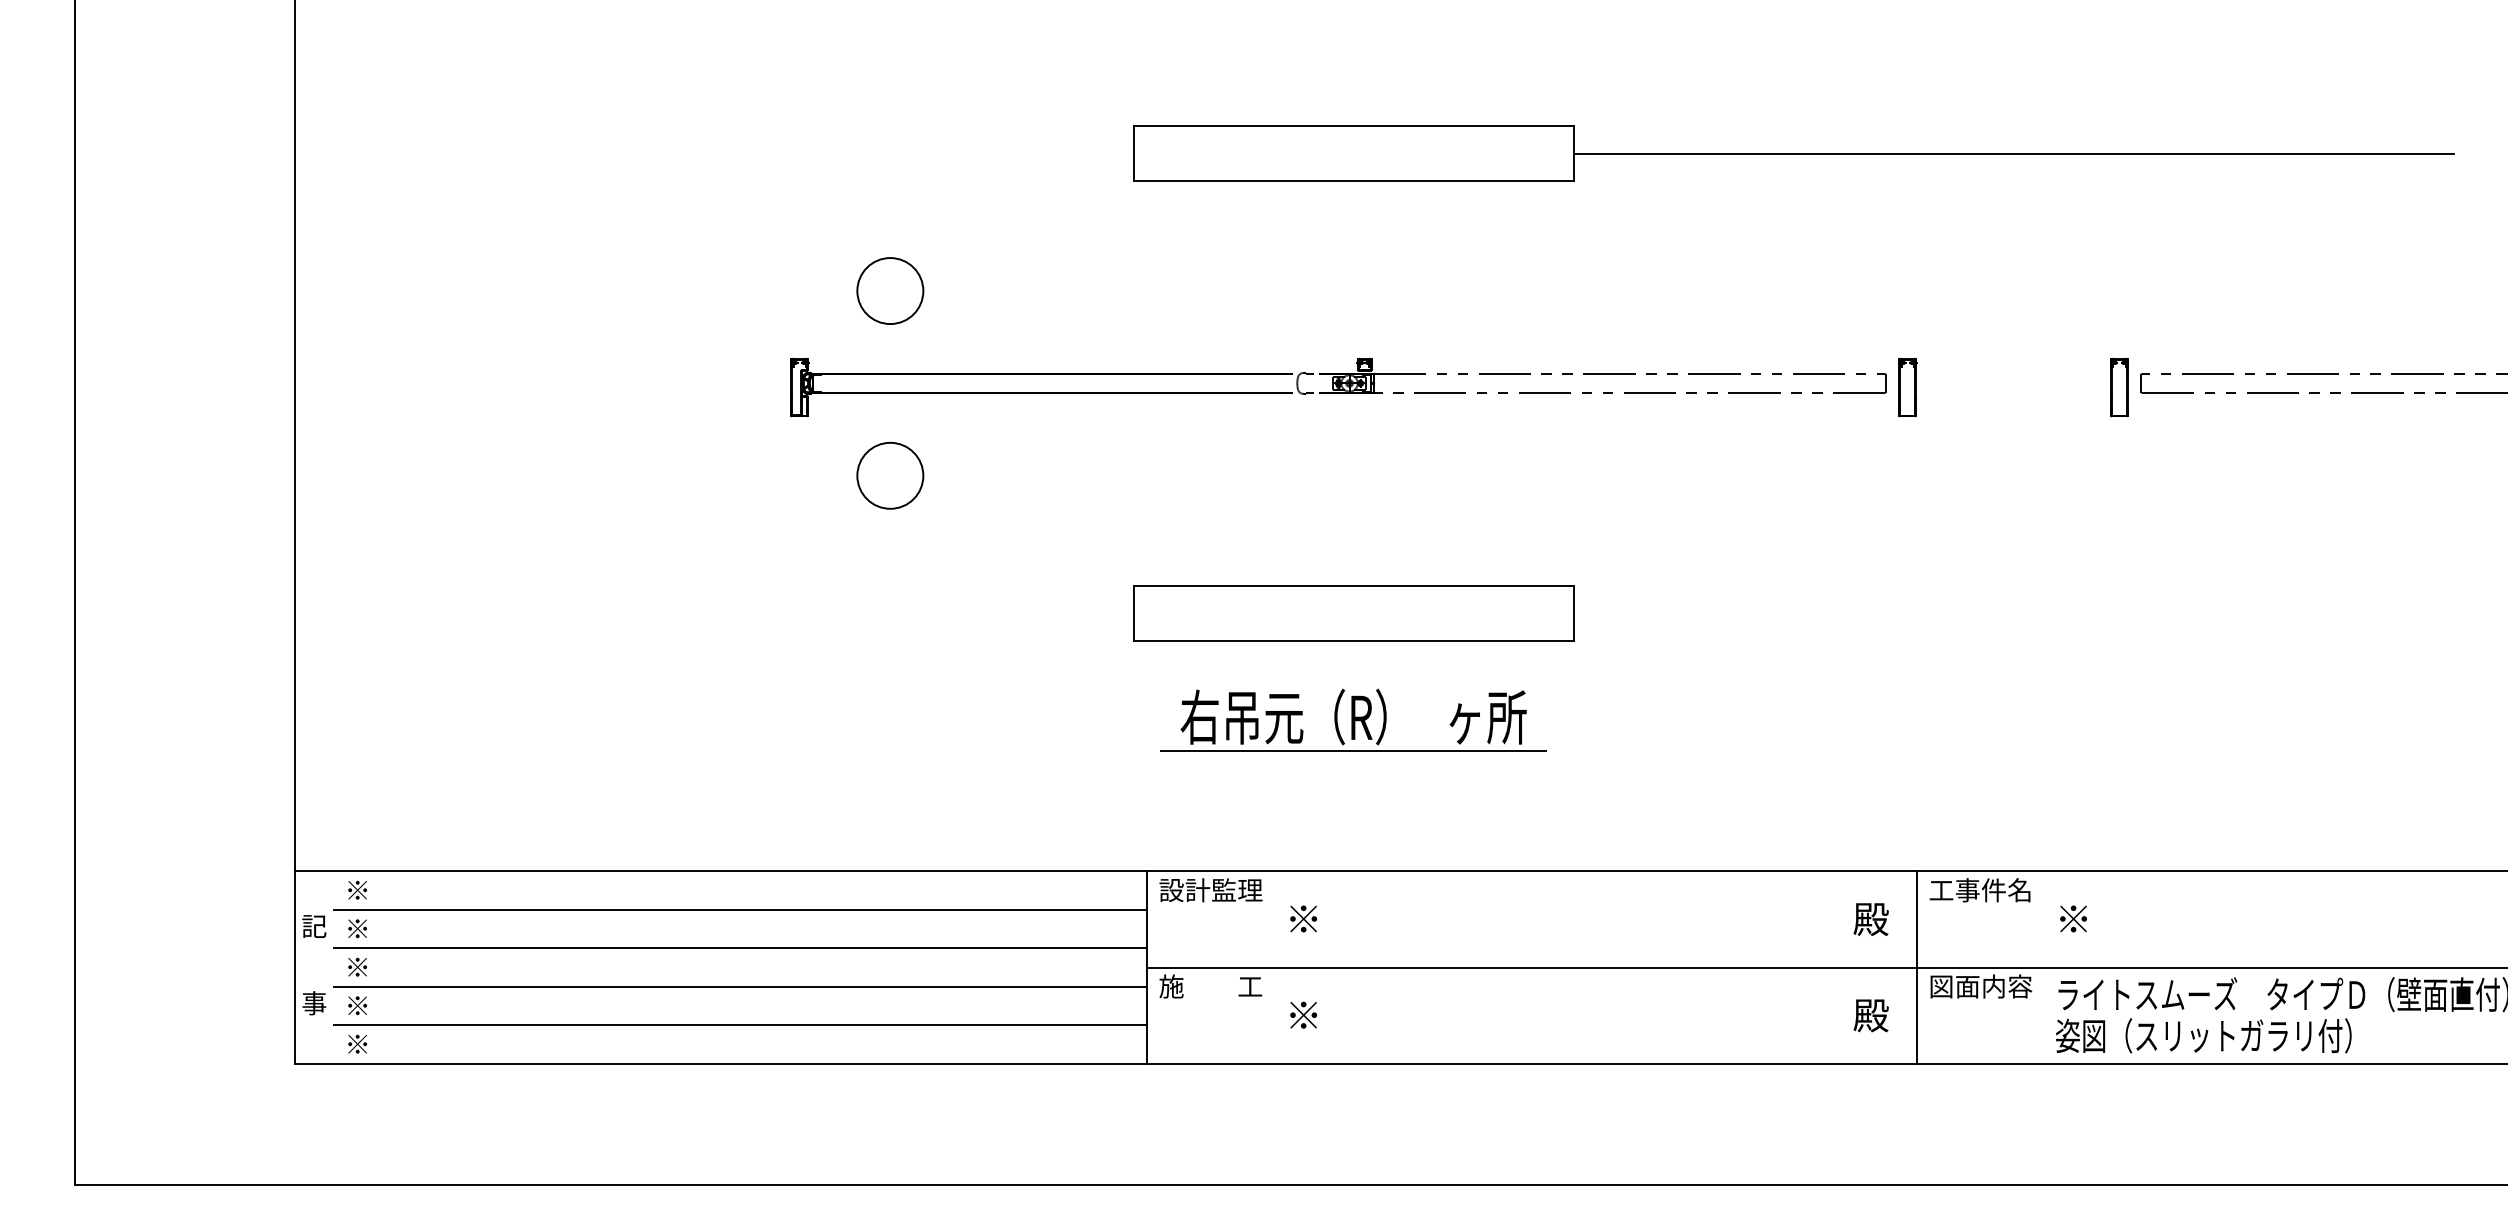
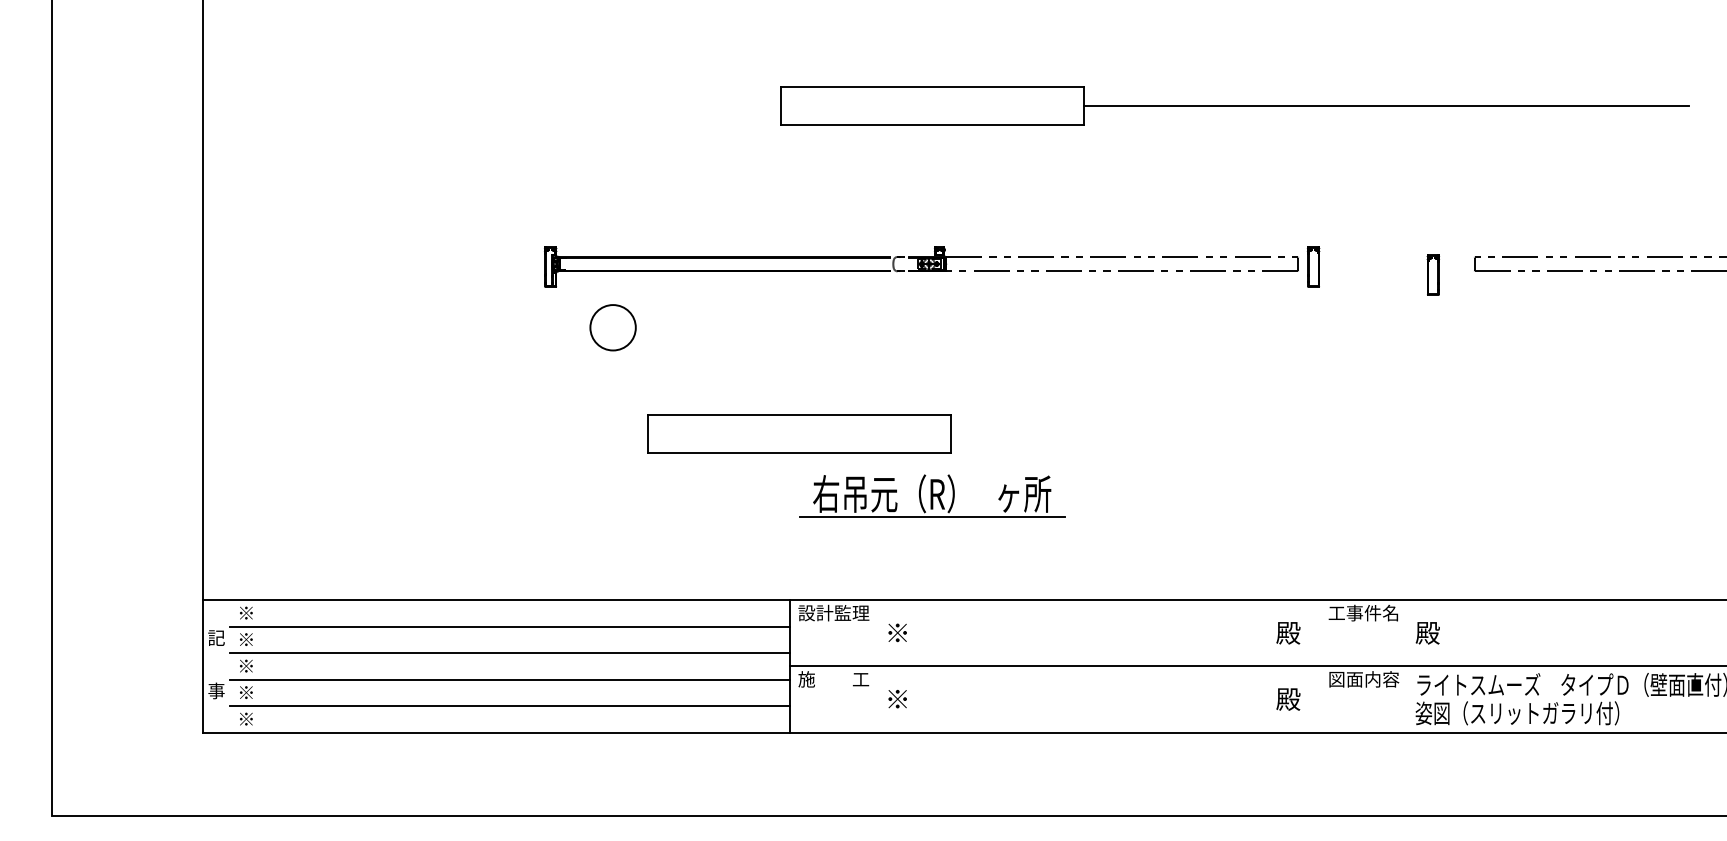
circle: (889, 290) -> (612, 200), removed
part: (2118, 386) -> (1432, 274), moved
part: (1354, 613) -> (799, 433), moved
text: (2073, 919) -> (1427, 633), ※ -> 殿
line: (1917, 967) -> (1320, 666), removed

